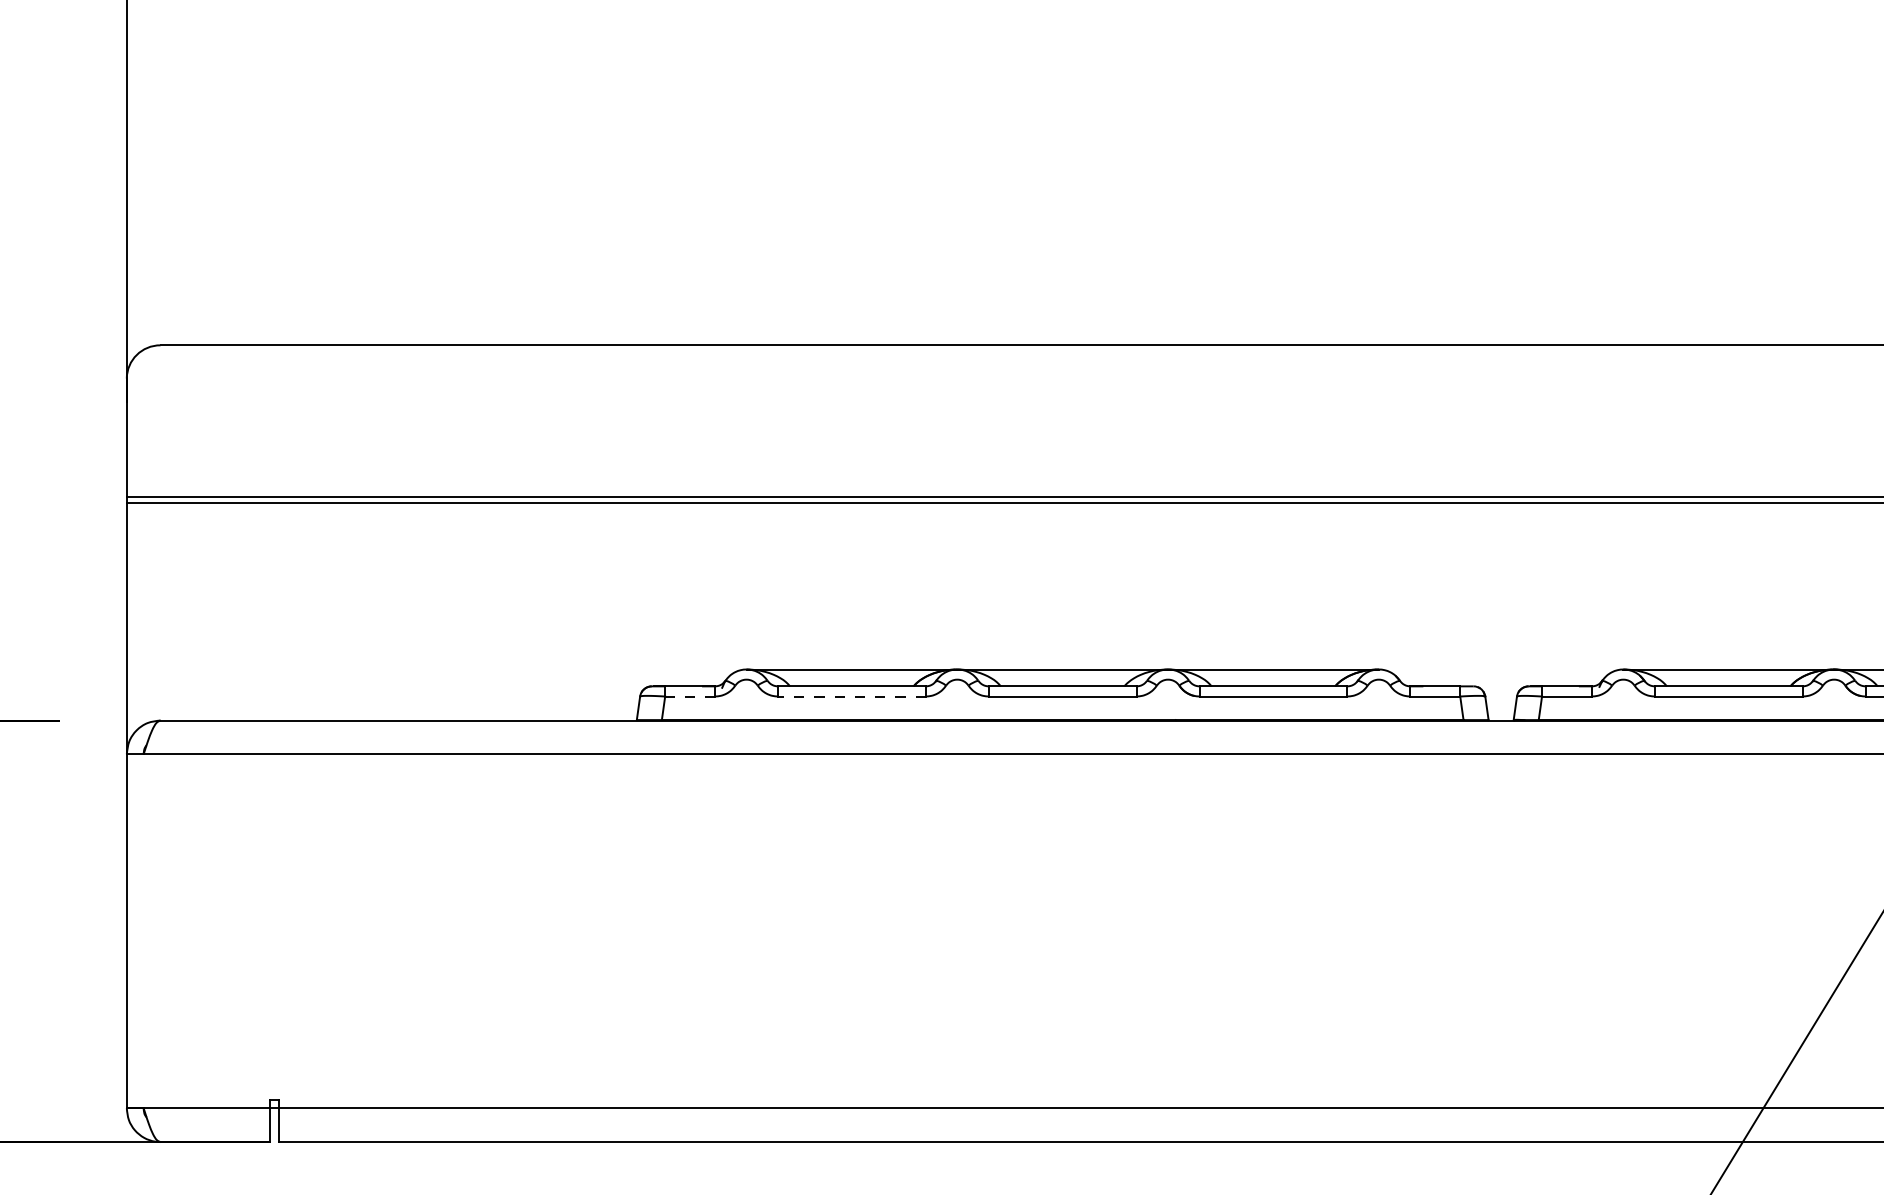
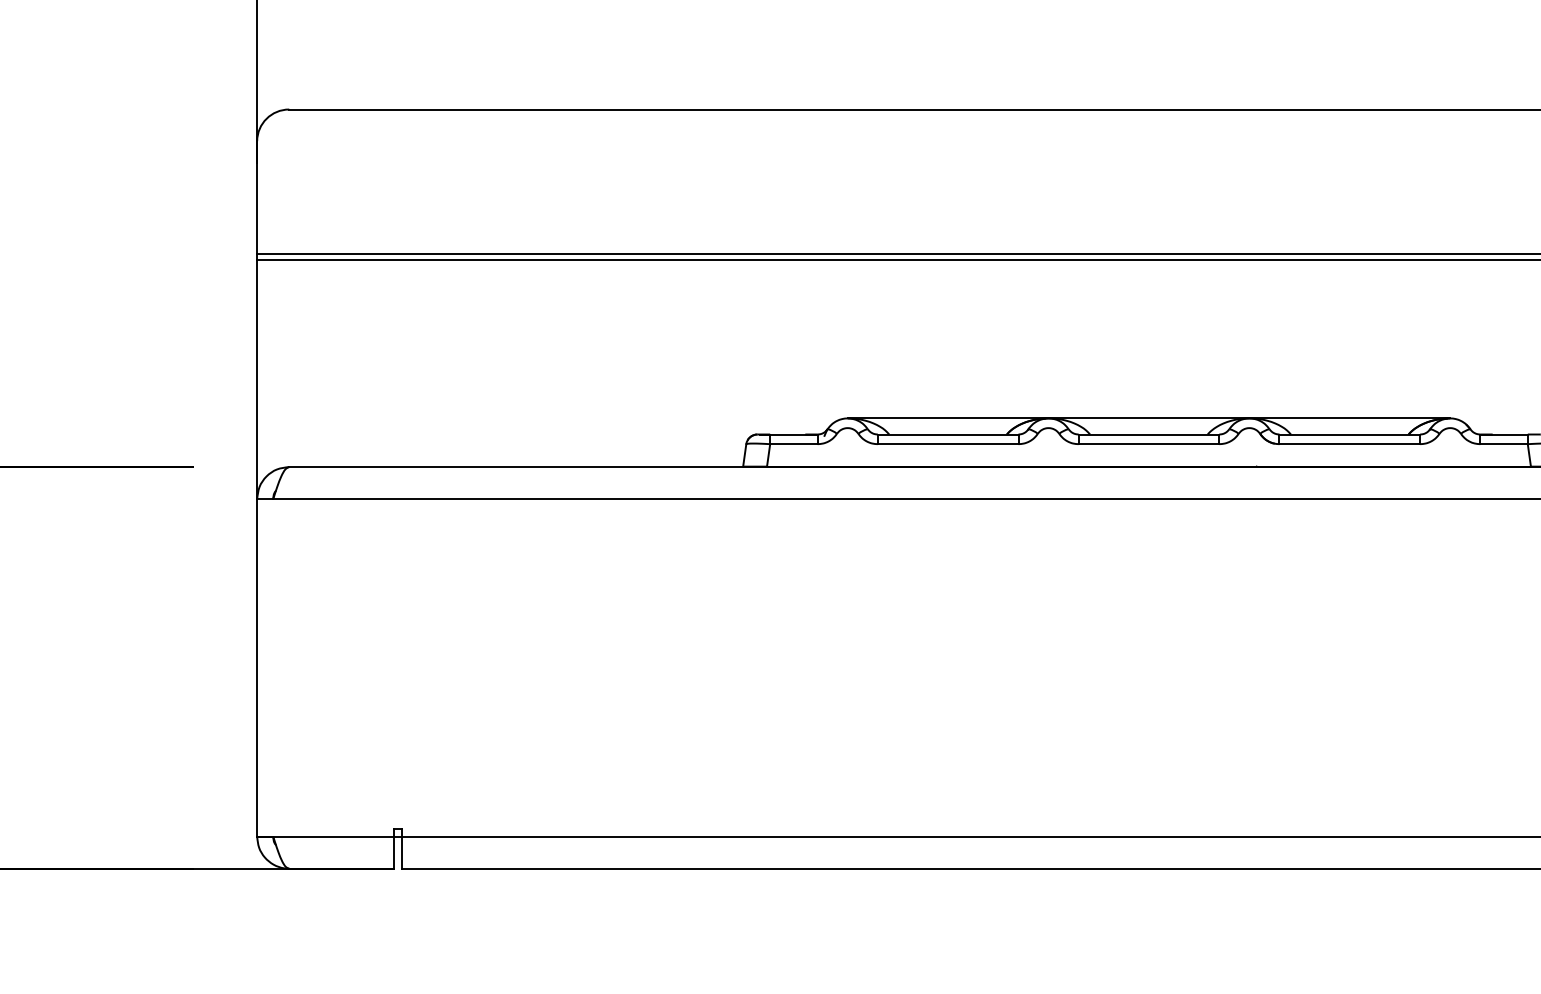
line: (690, 696) -> (794, 444), dashed -> solid
line: (851, 696) -> (947, 444), dashed -> solid

